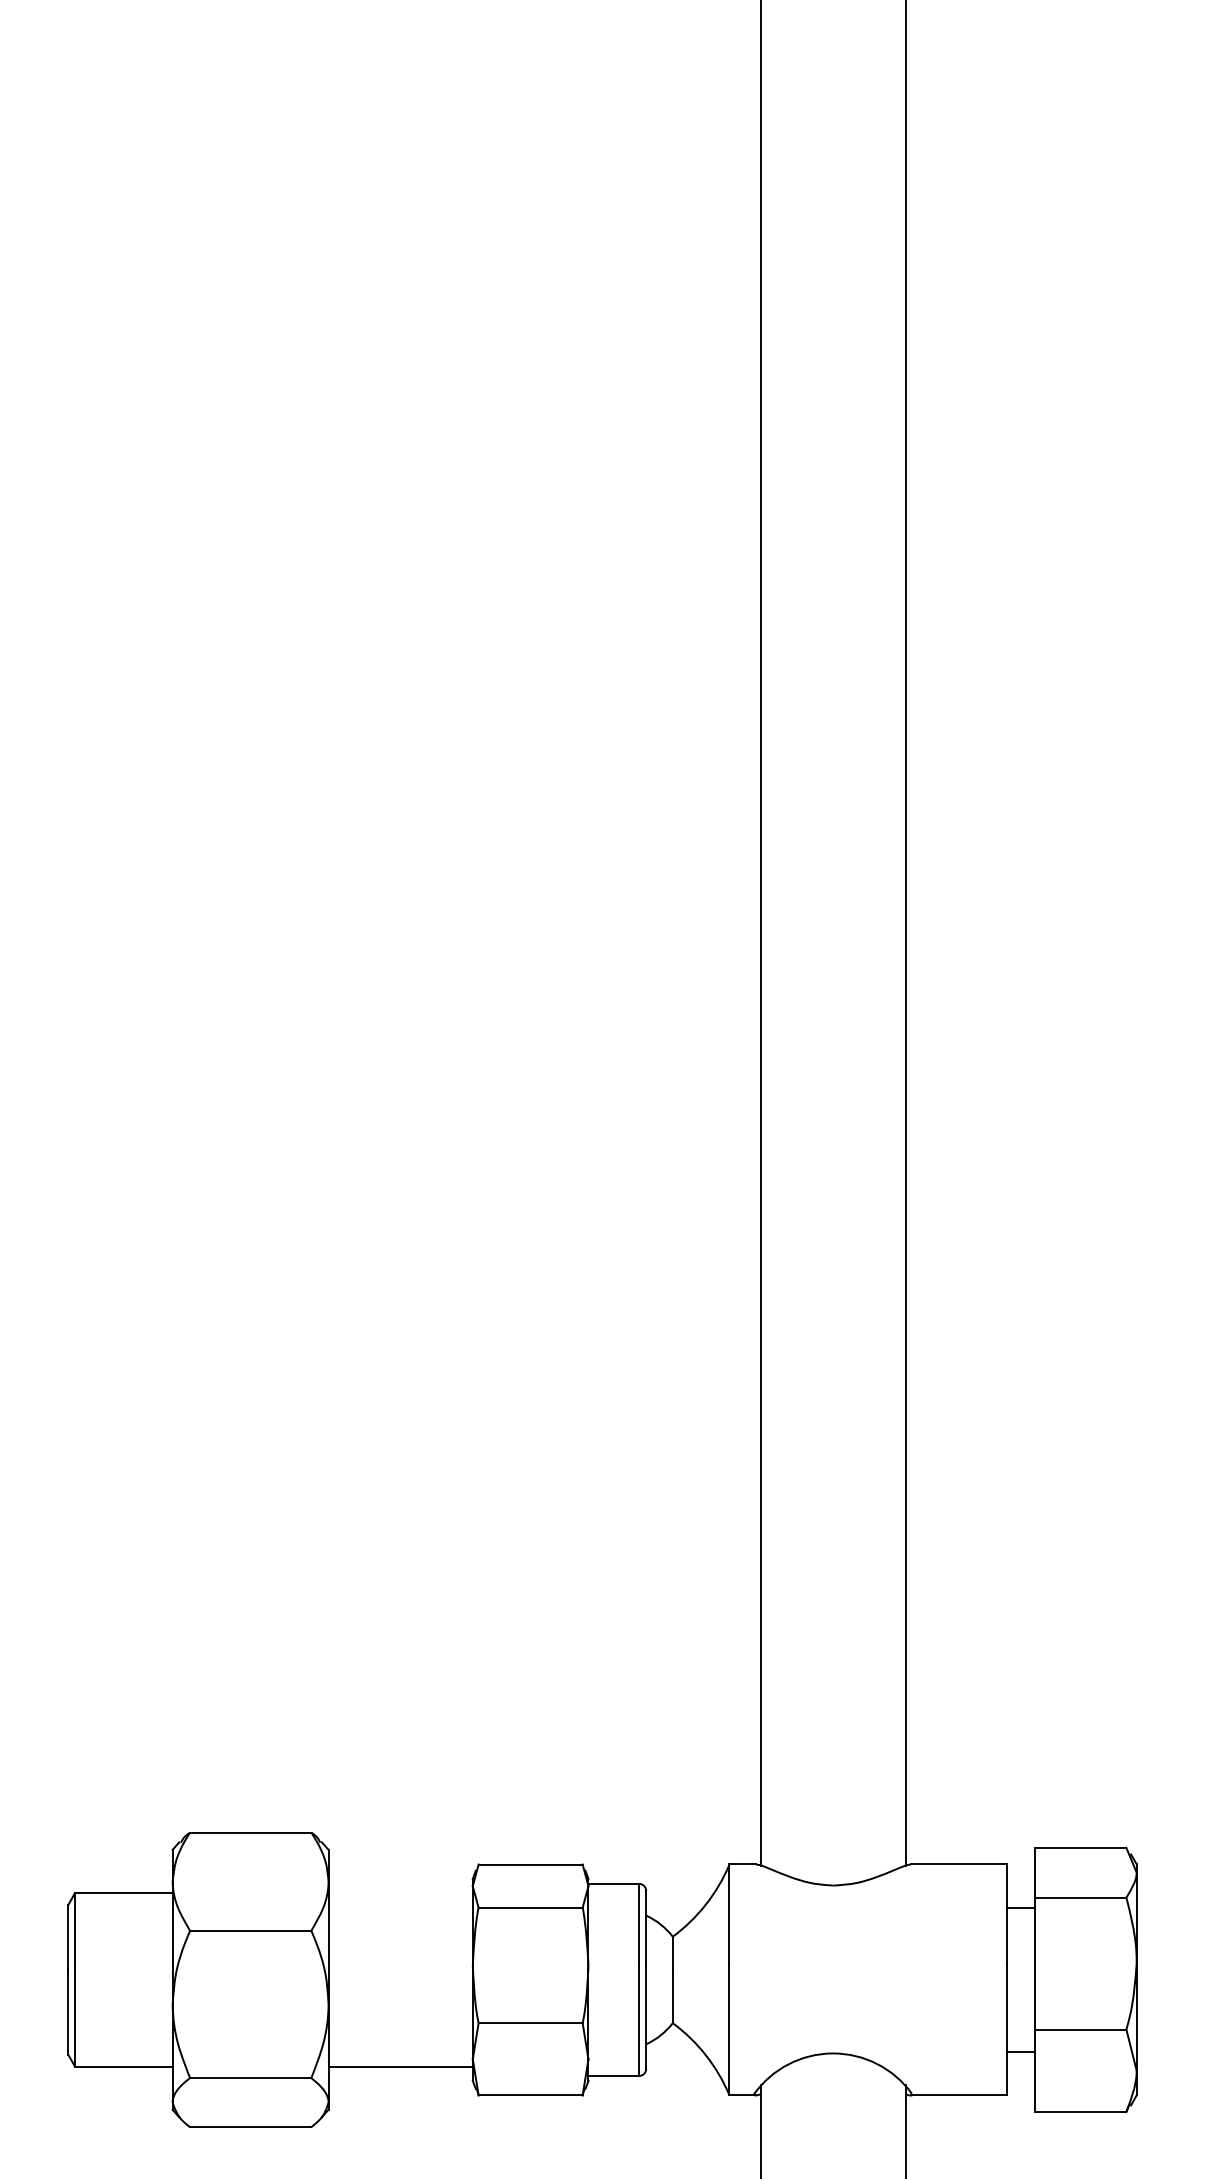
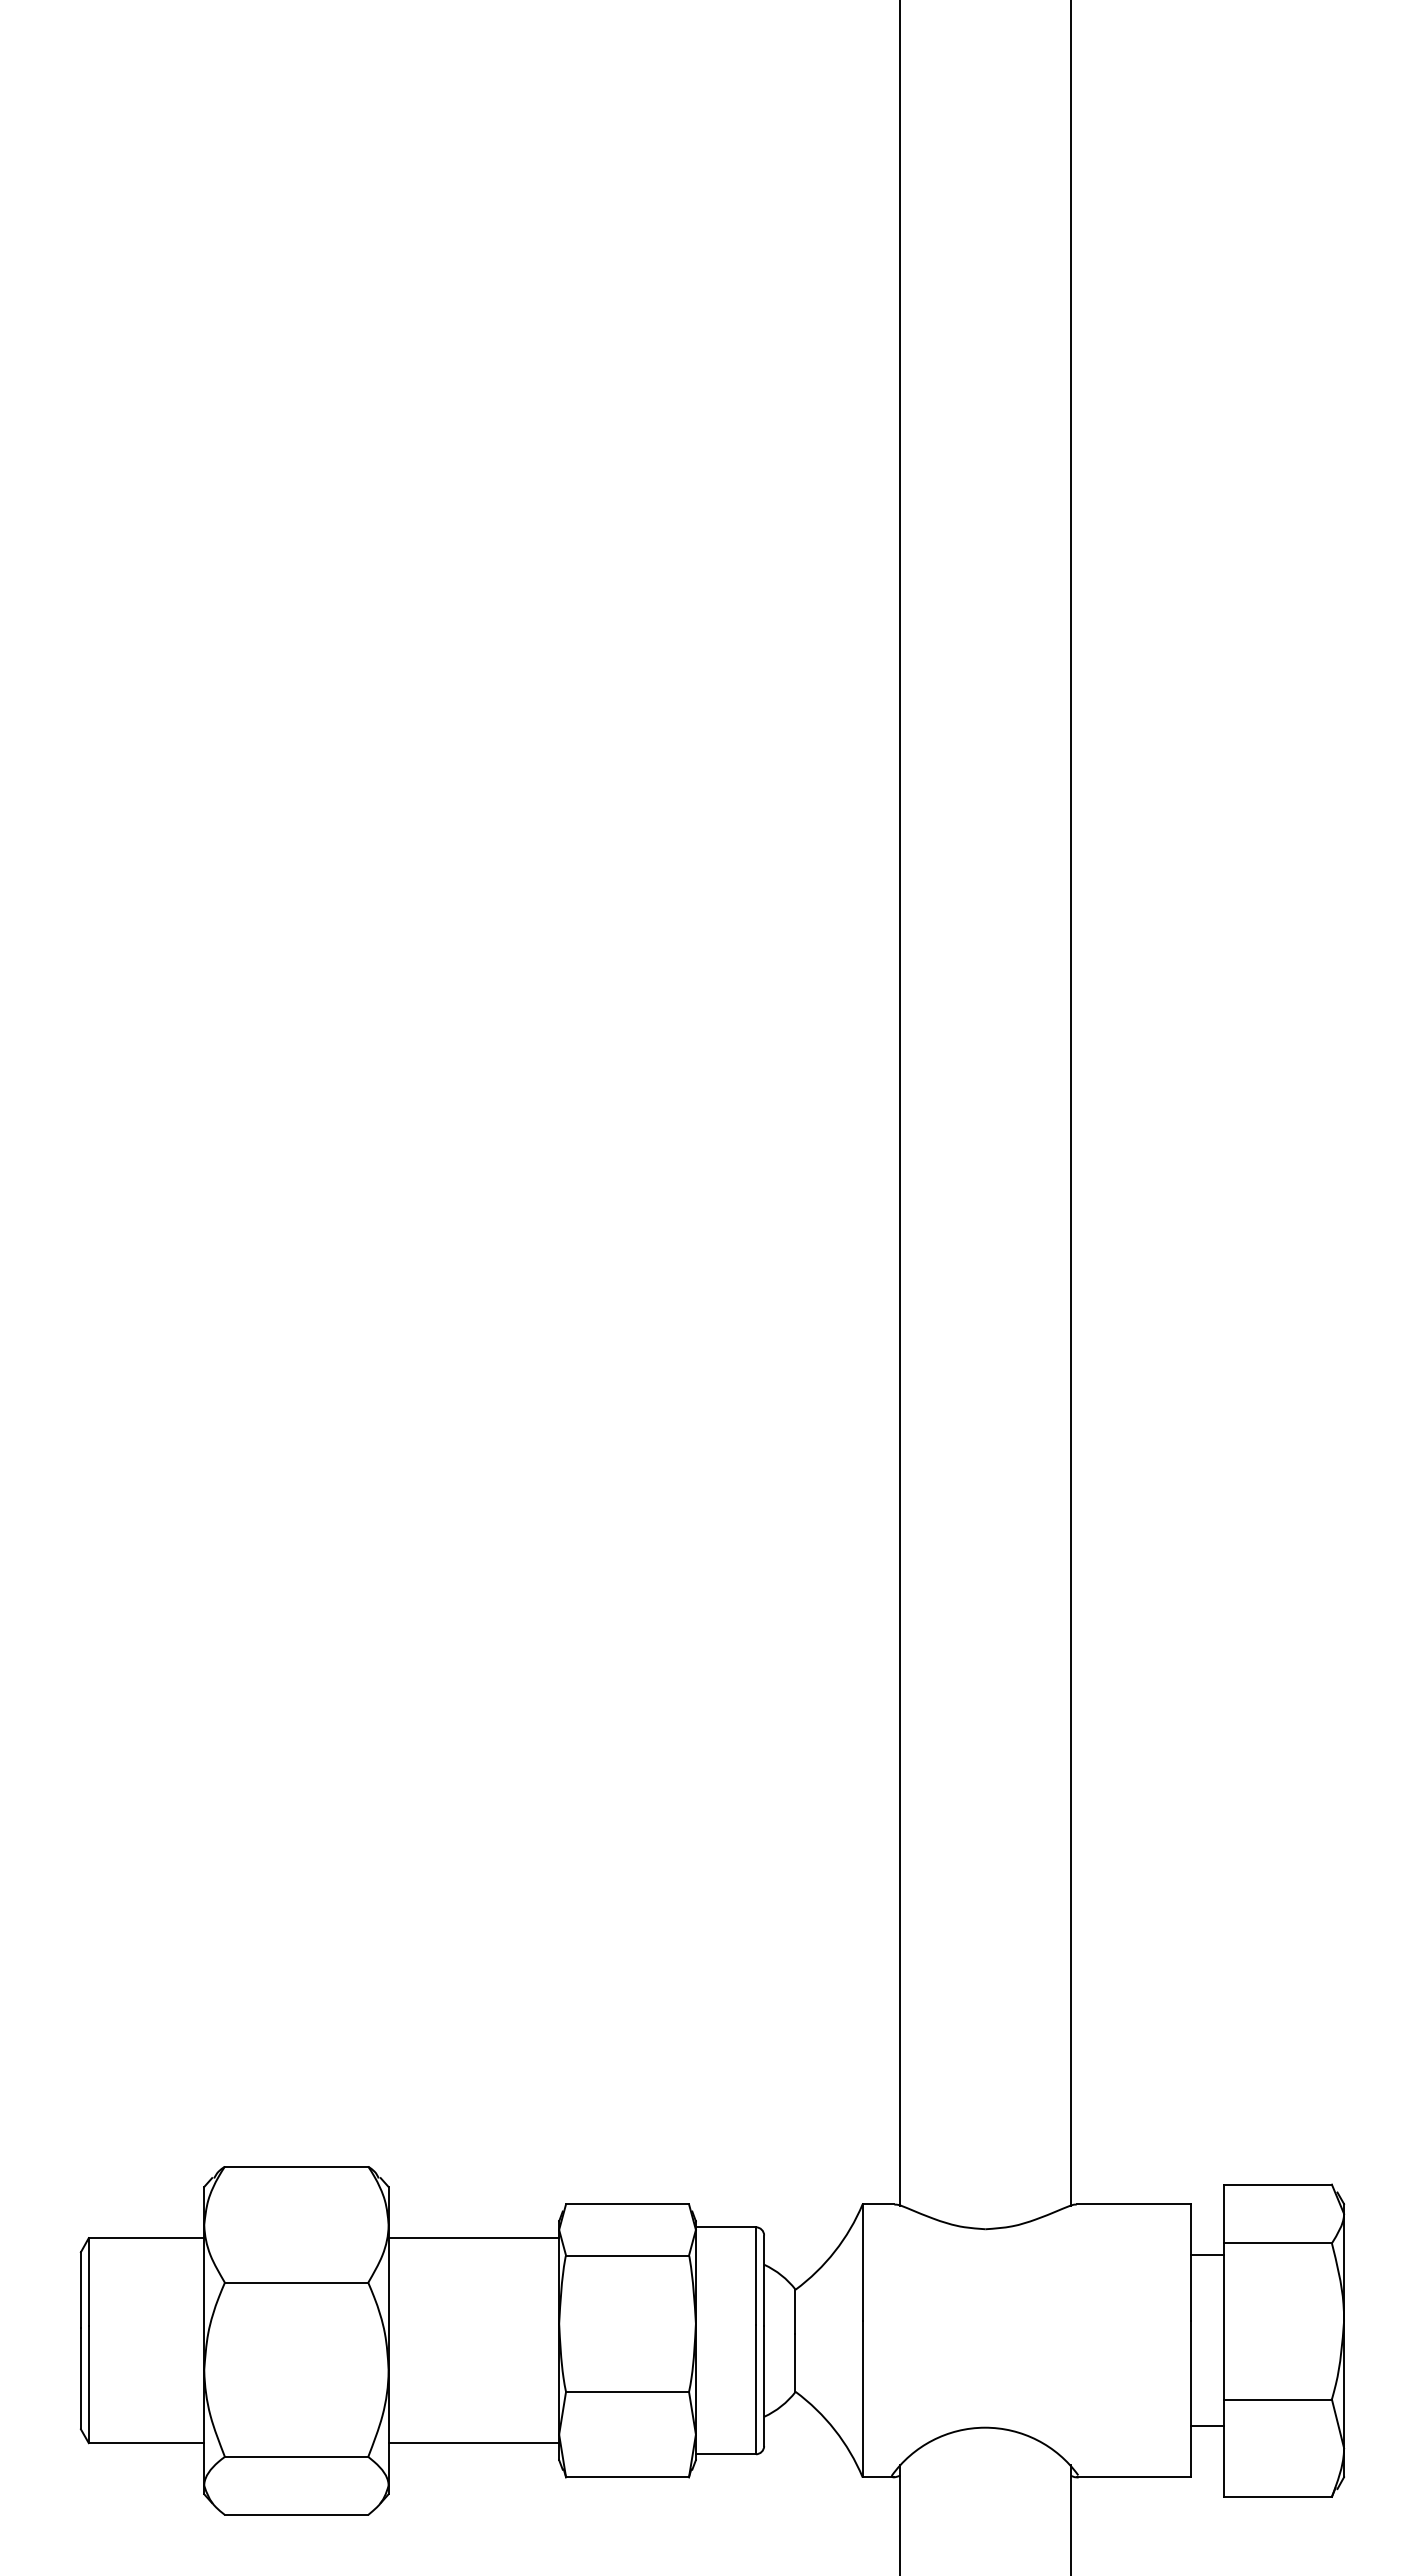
line: (400, 1893) -> (473, 2238), added

